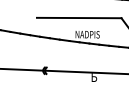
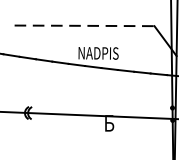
line: (79, 18) -> (85, 26), solid -> dashed

